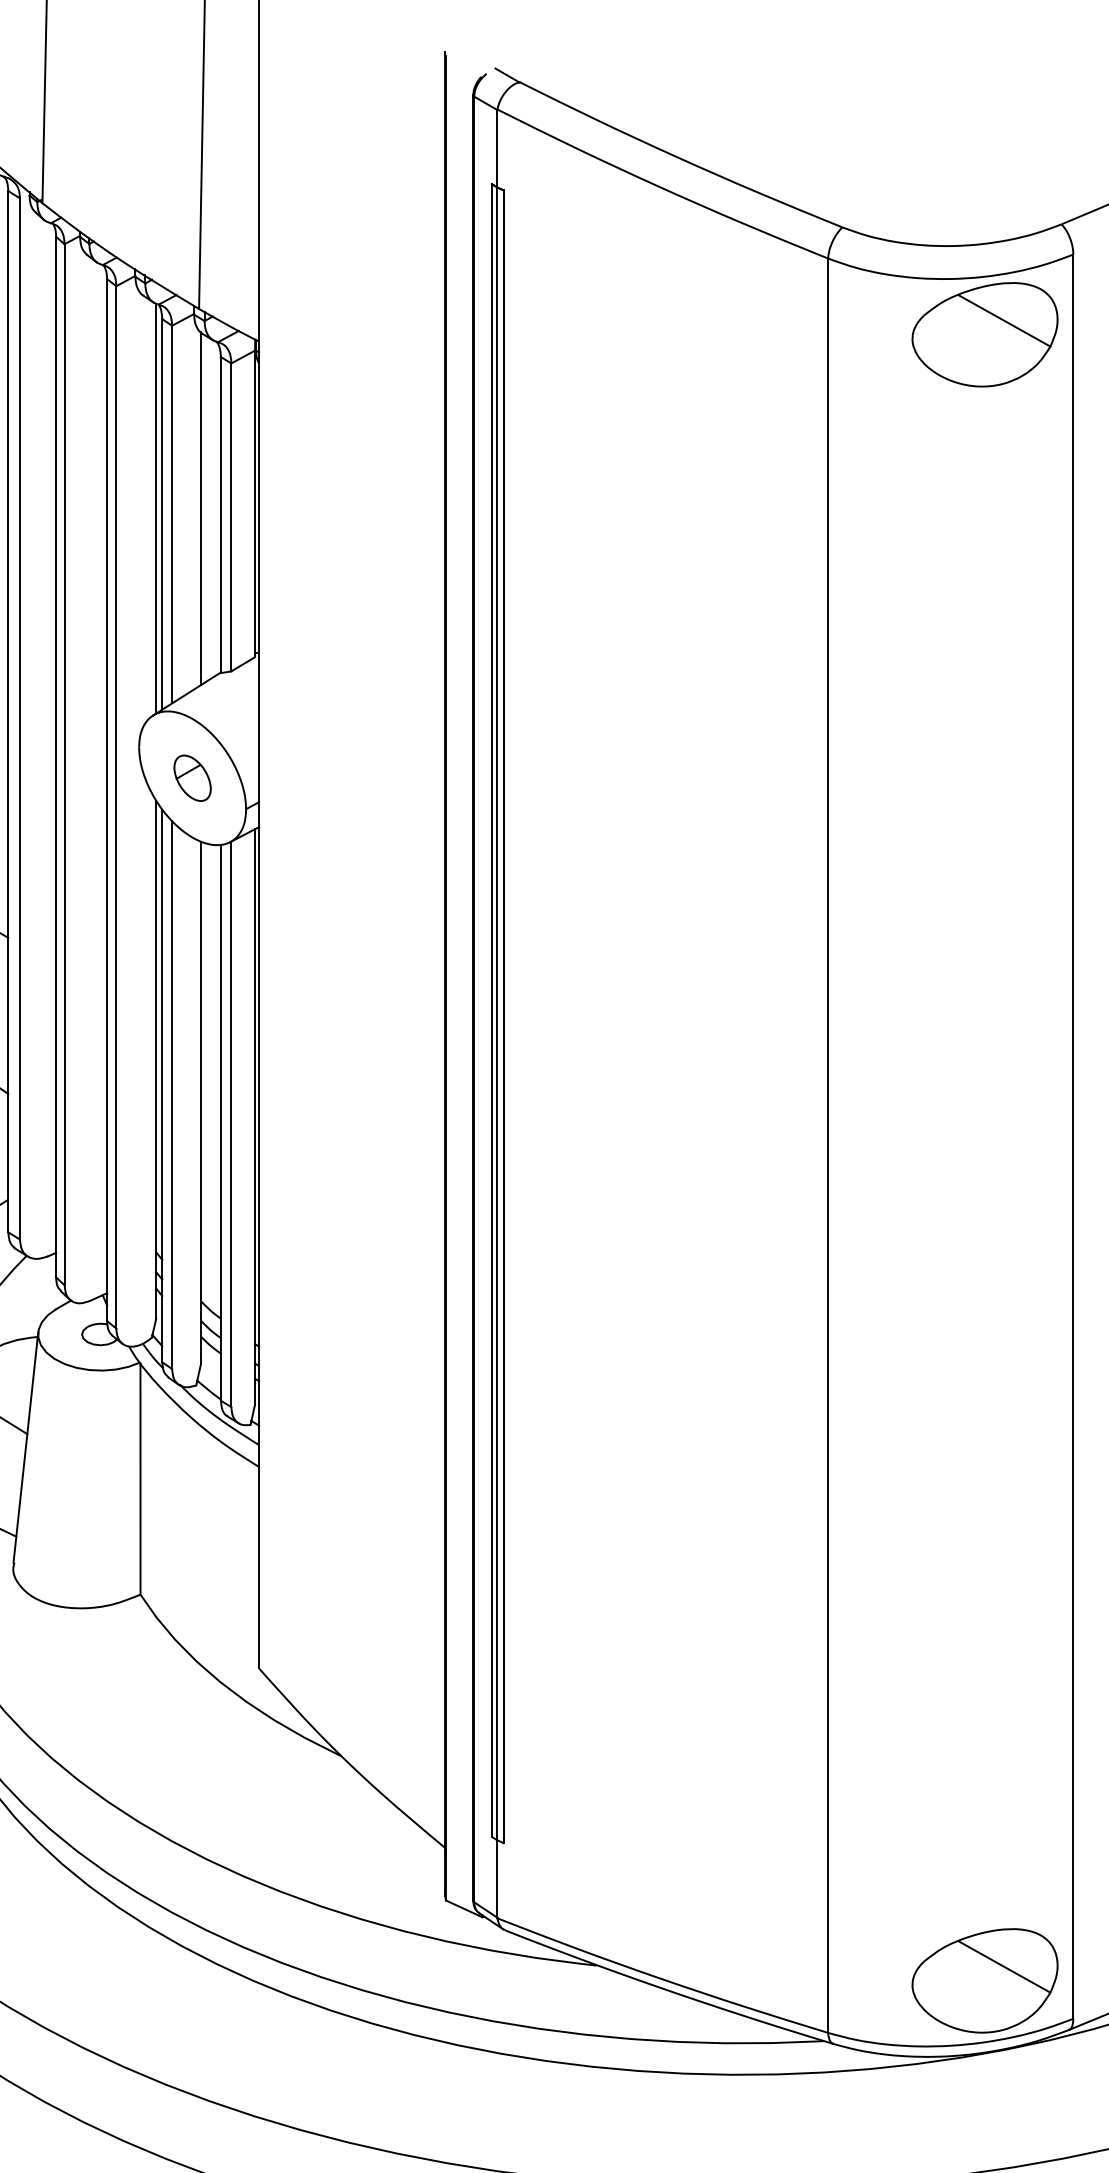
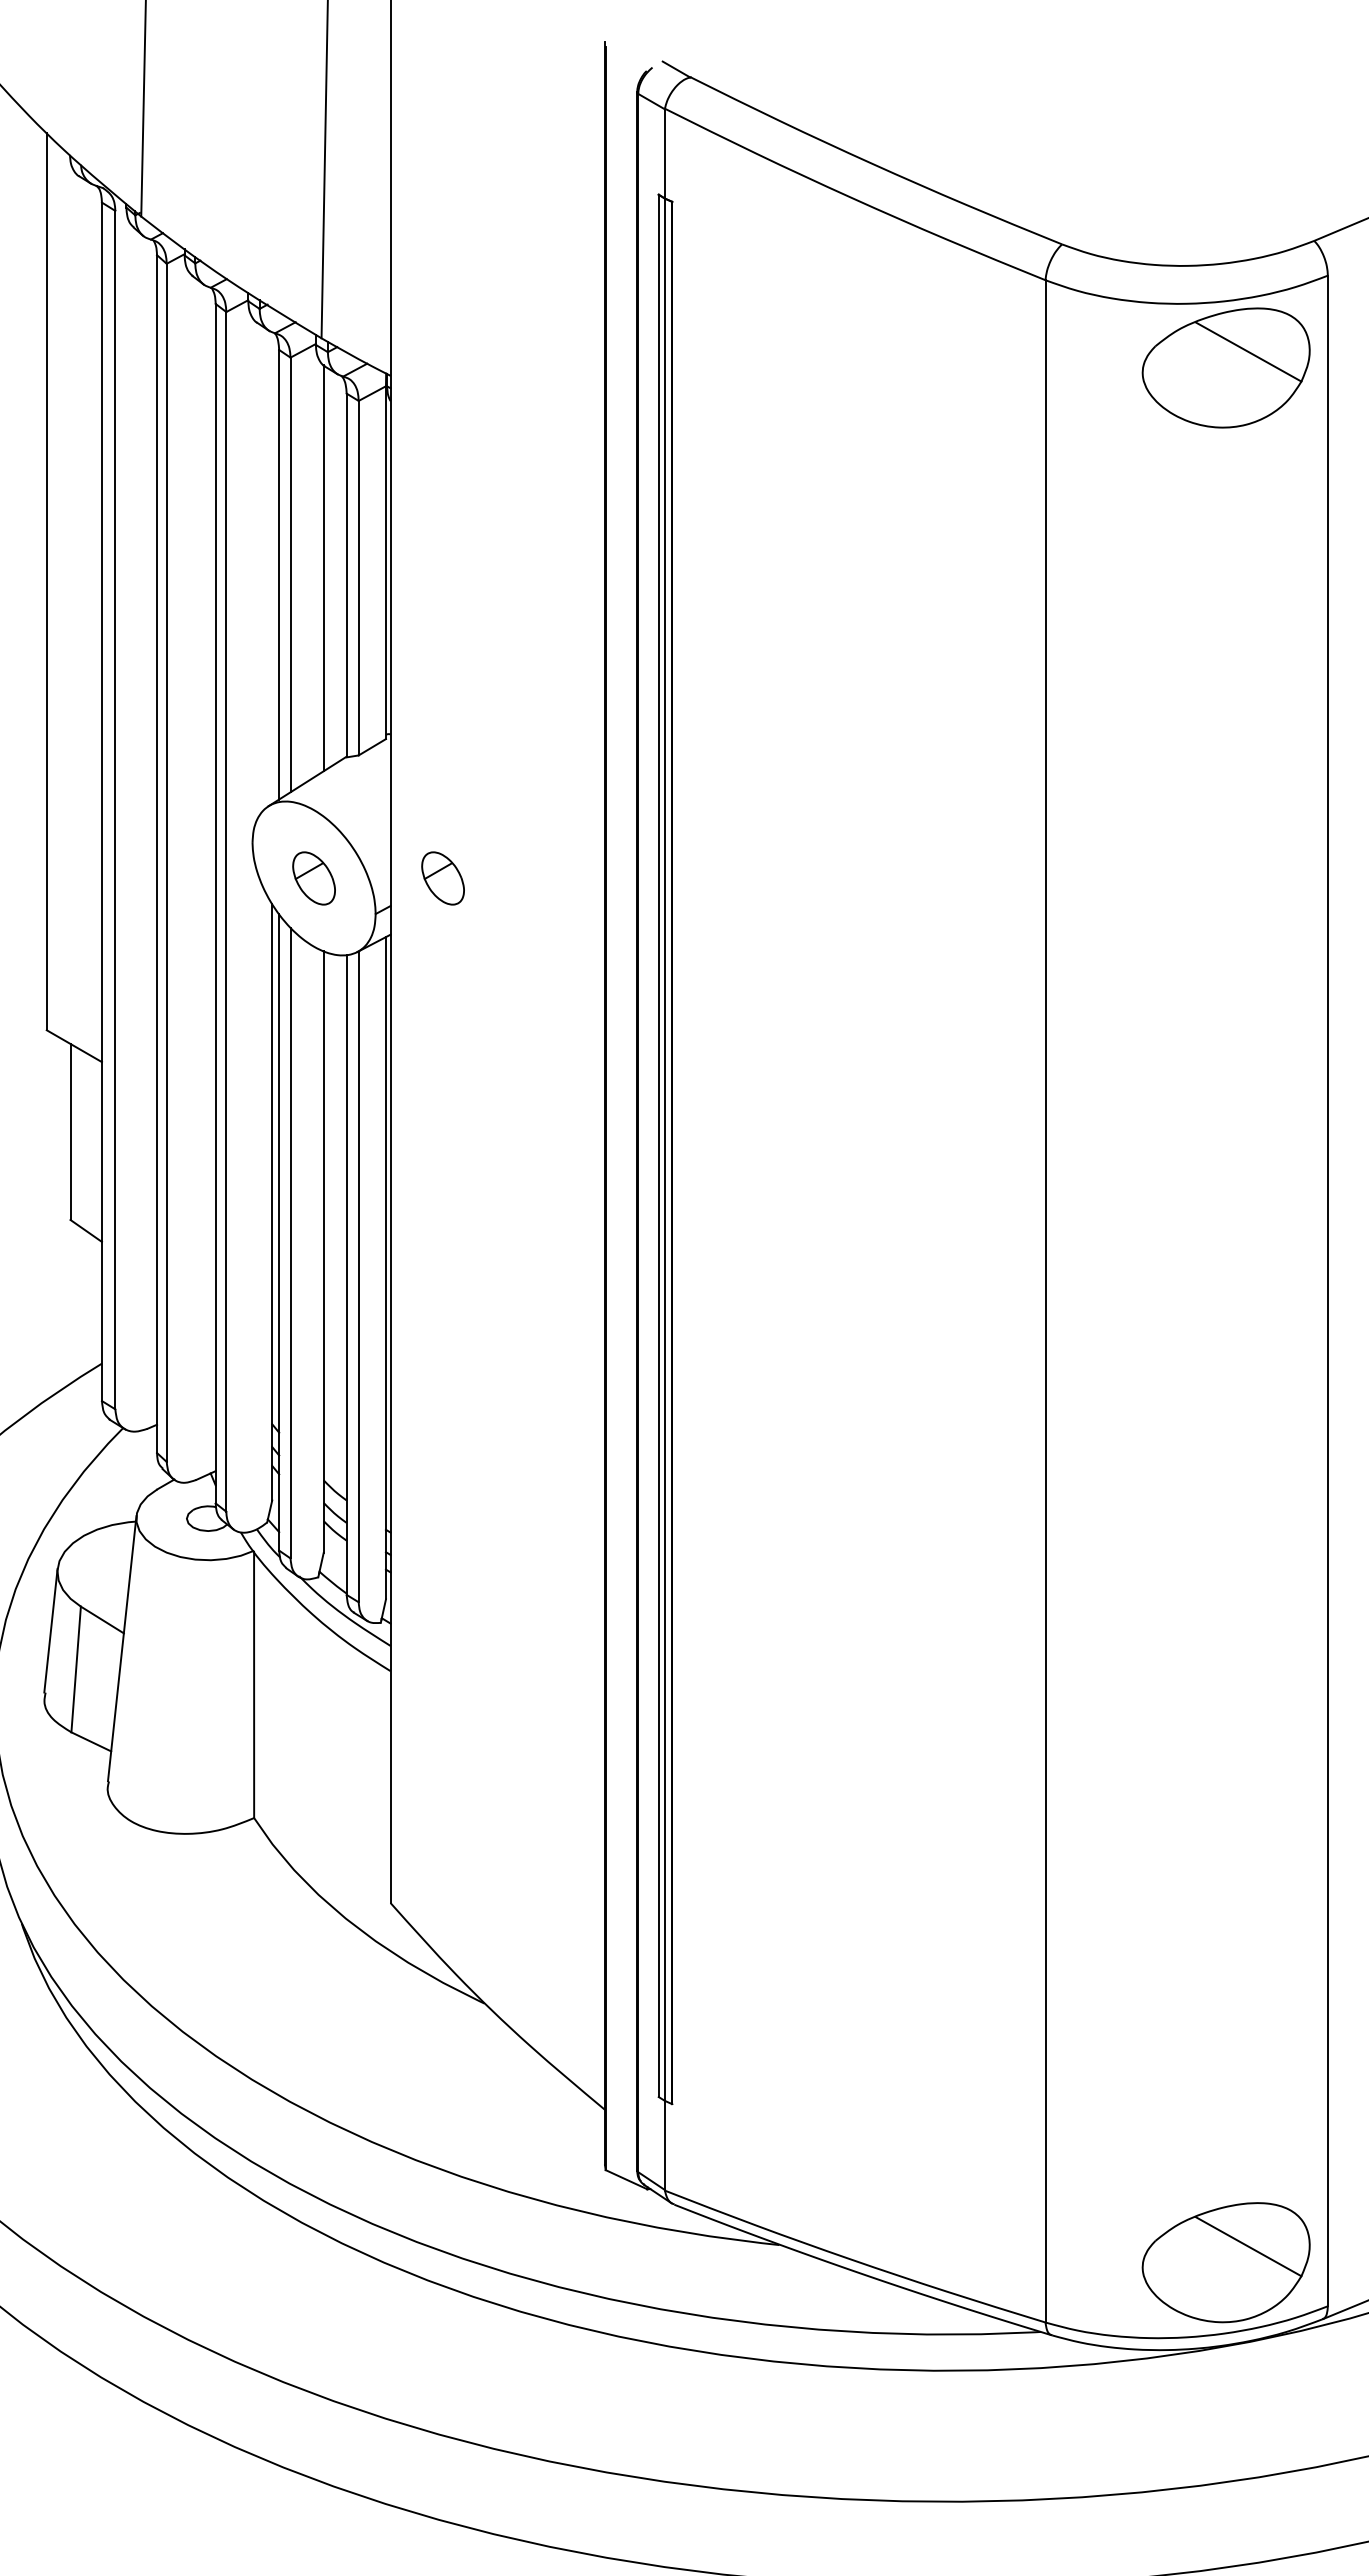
line: (156, 508) -> (272, 567), removed
part: (304, 778) -> (442, 878), added

